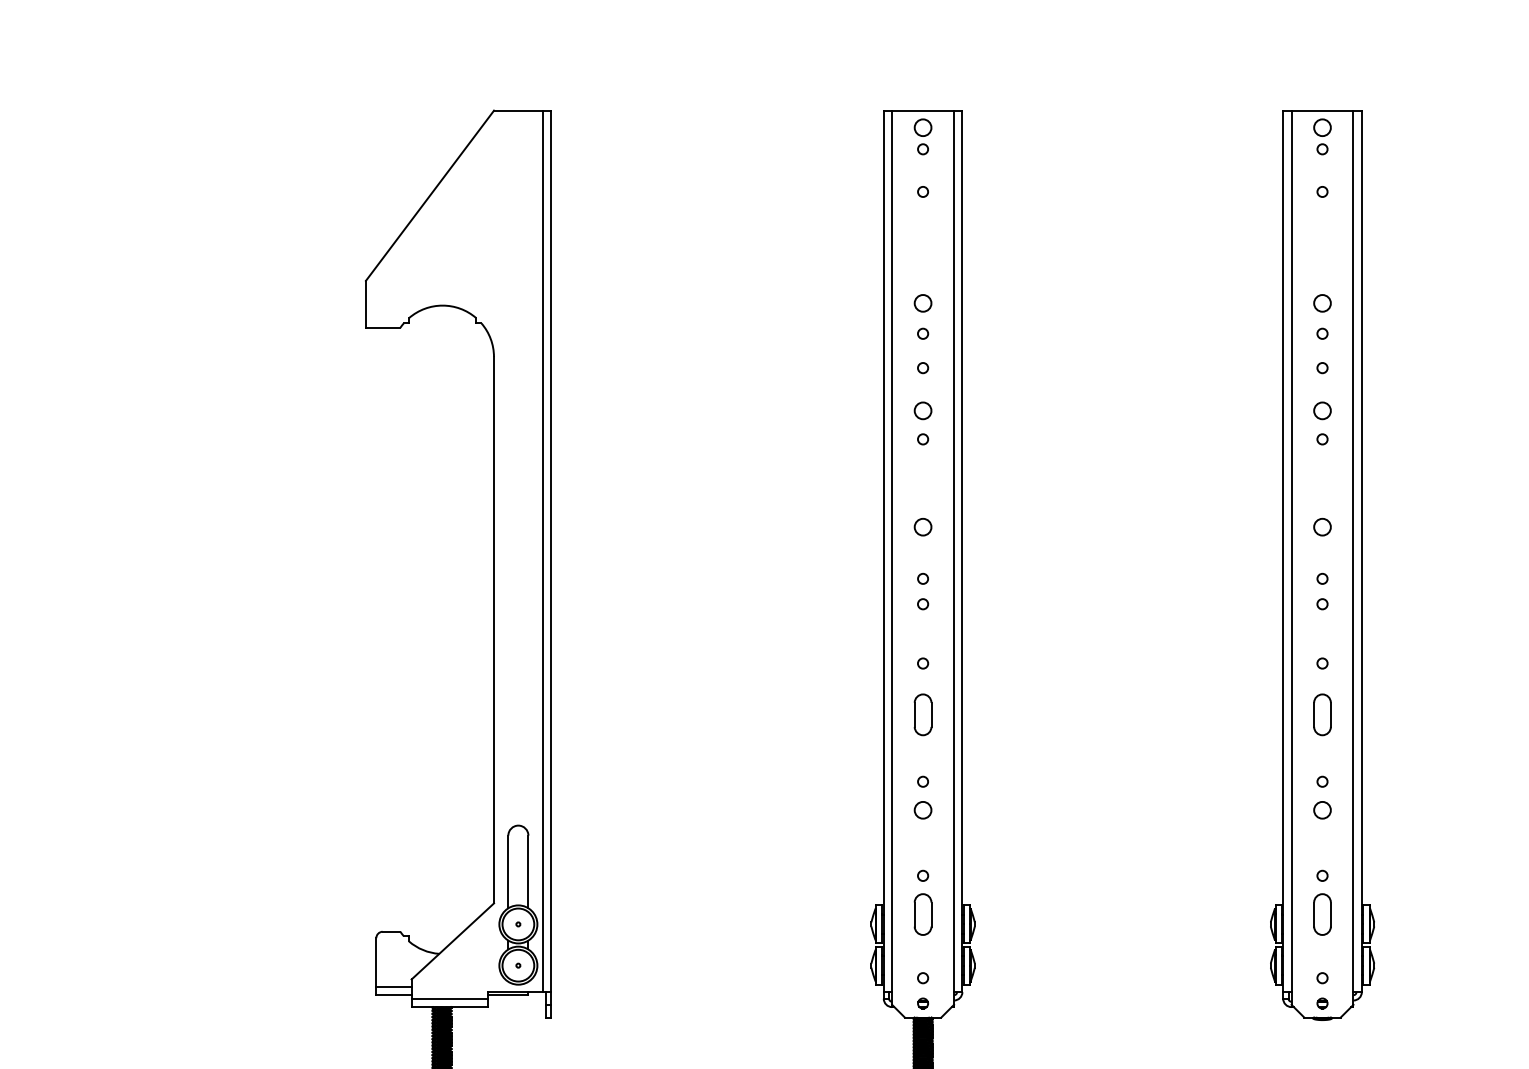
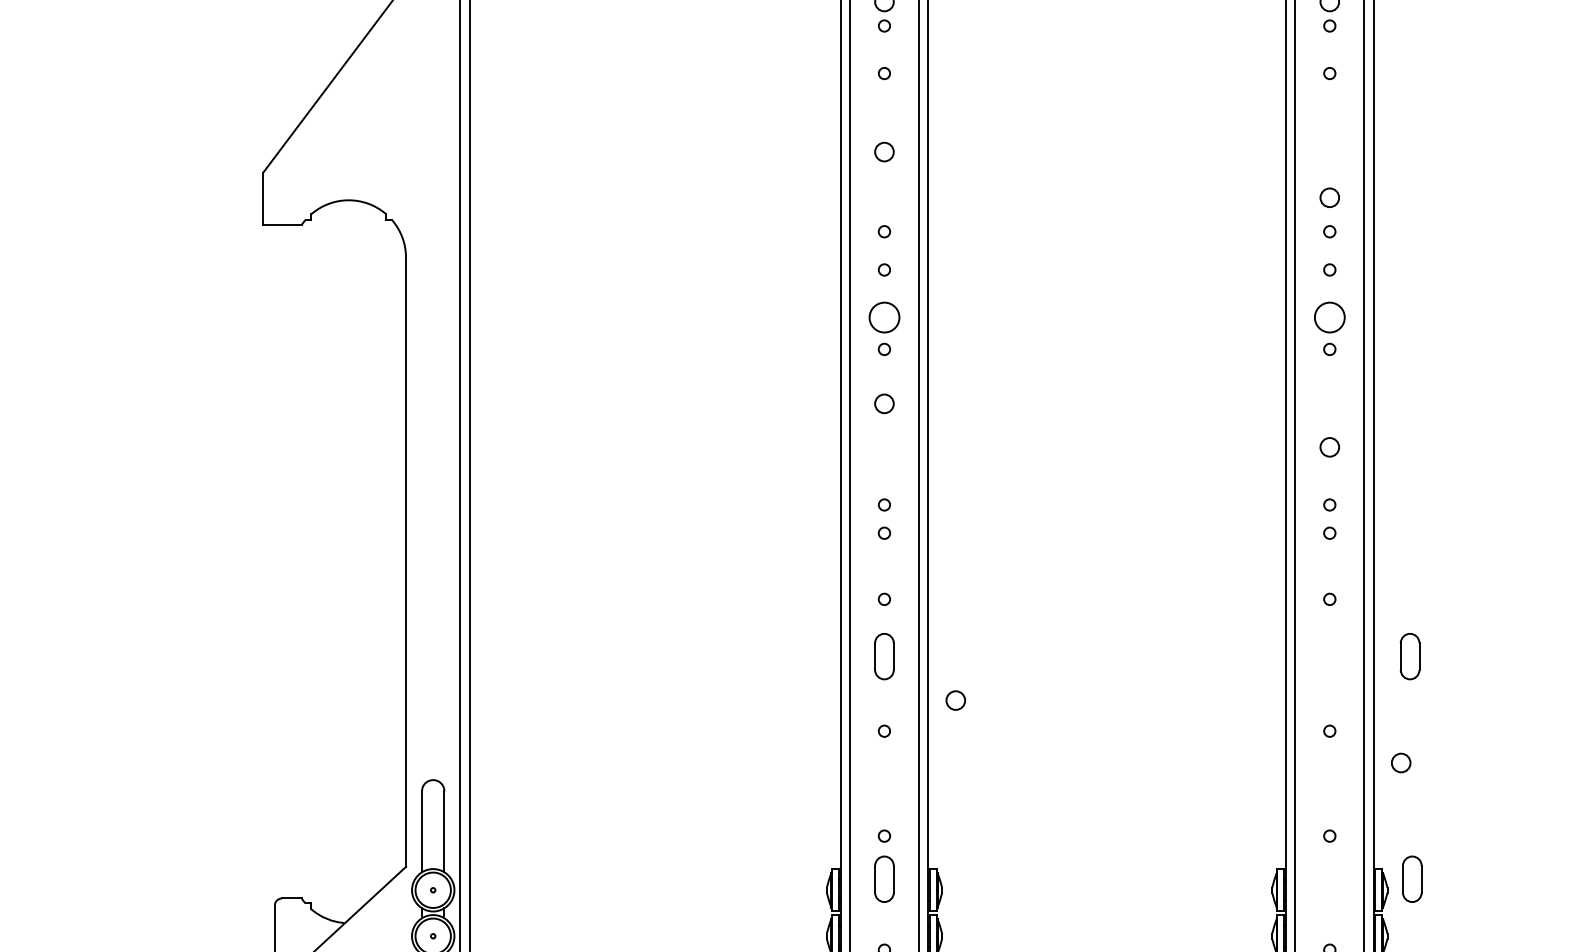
circle: (922, 303) -> (883, 152), moved
circle: (922, 410) -> (883, 317), size x1.6
circle: (1322, 410) -> (1329, 317), size x1.6
circle: (922, 527) -> (883, 404), moved
part: (1322, 714) -> (1410, 656), moved
circle: (922, 810) -> (955, 700), moved
circle: (1322, 810) -> (1401, 763), moved
part: (1322, 914) -> (1412, 879), moved

